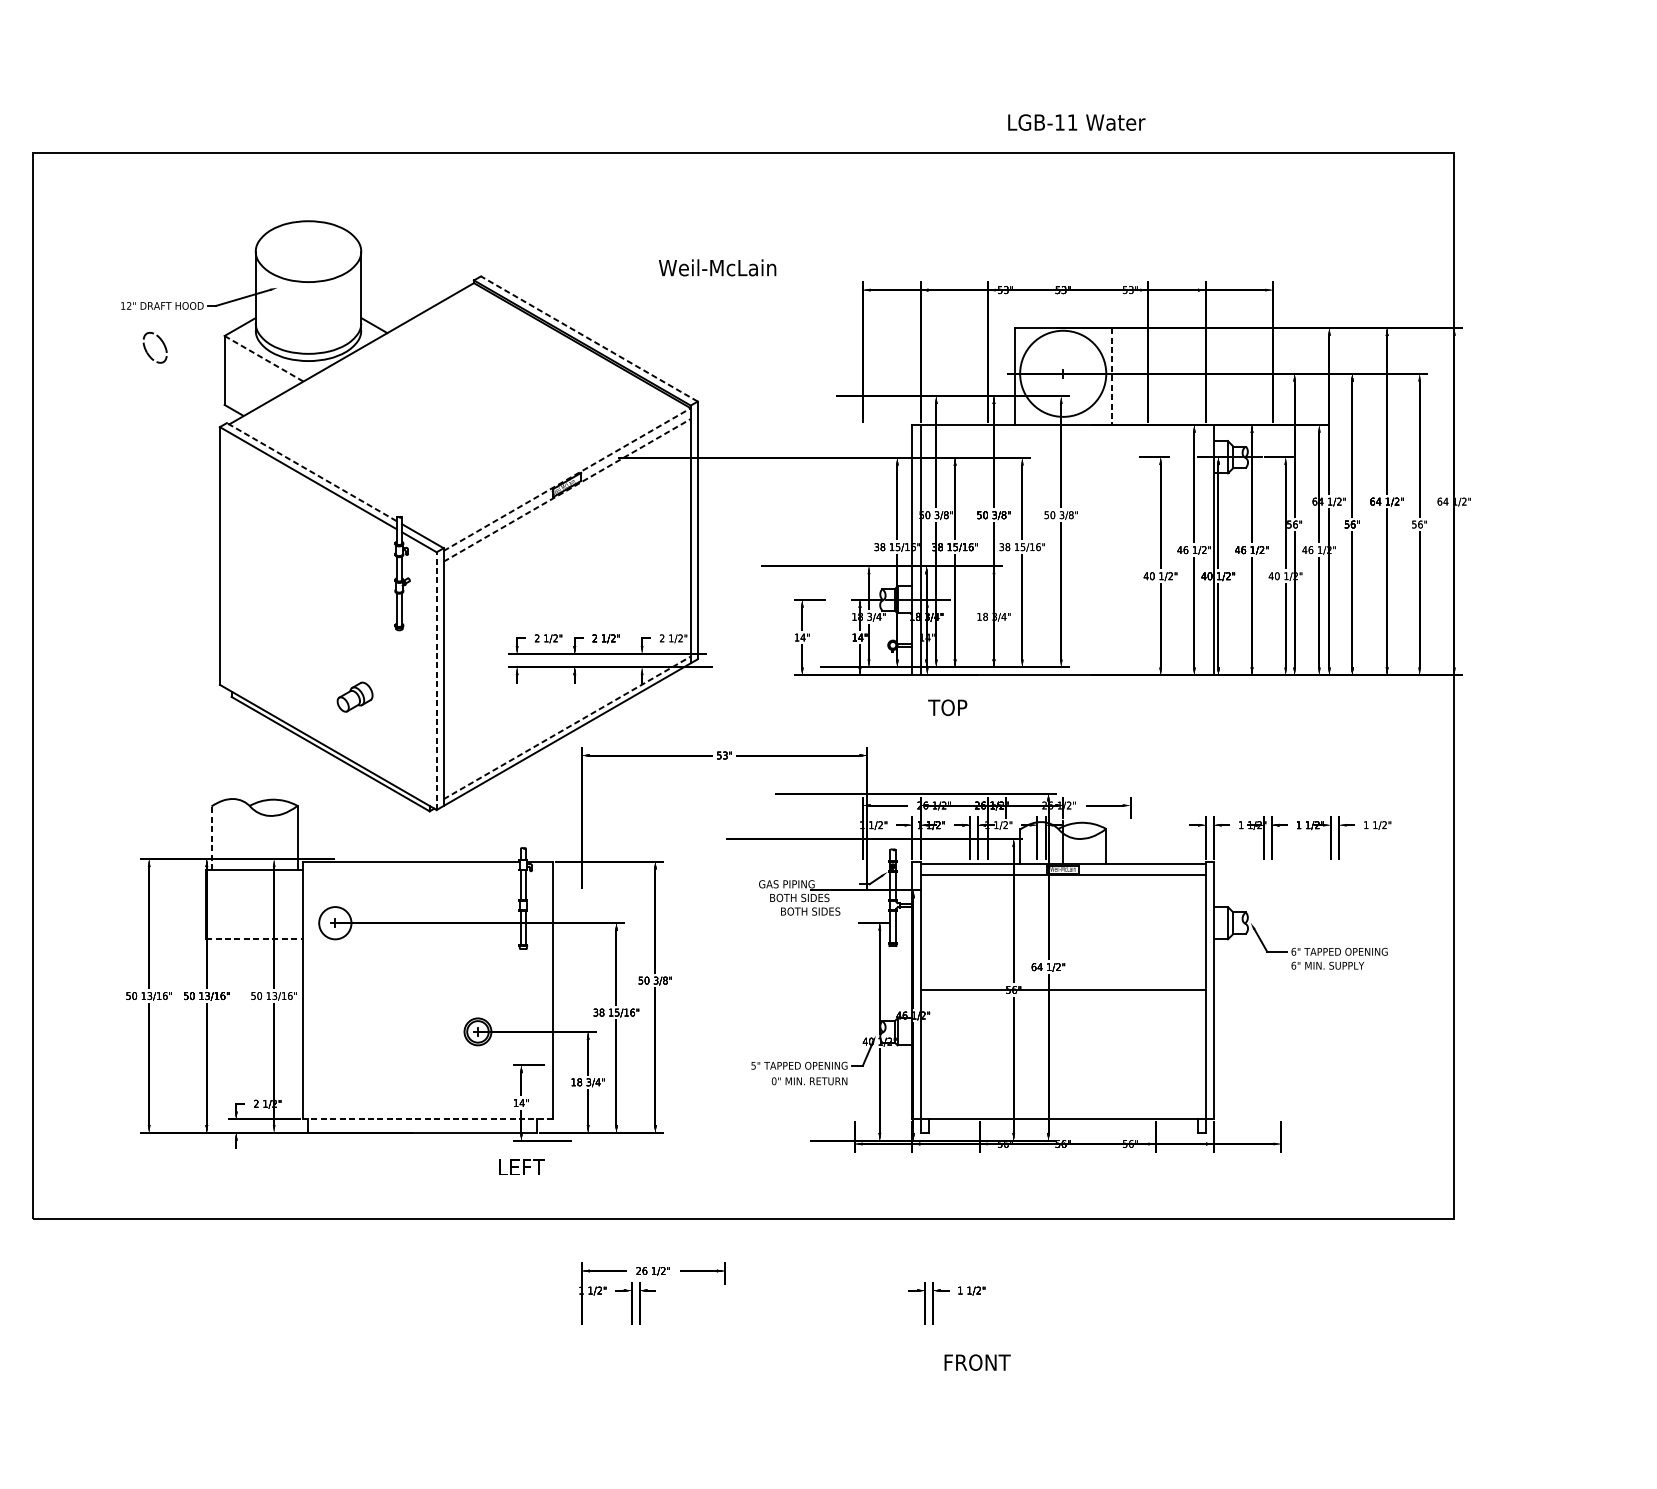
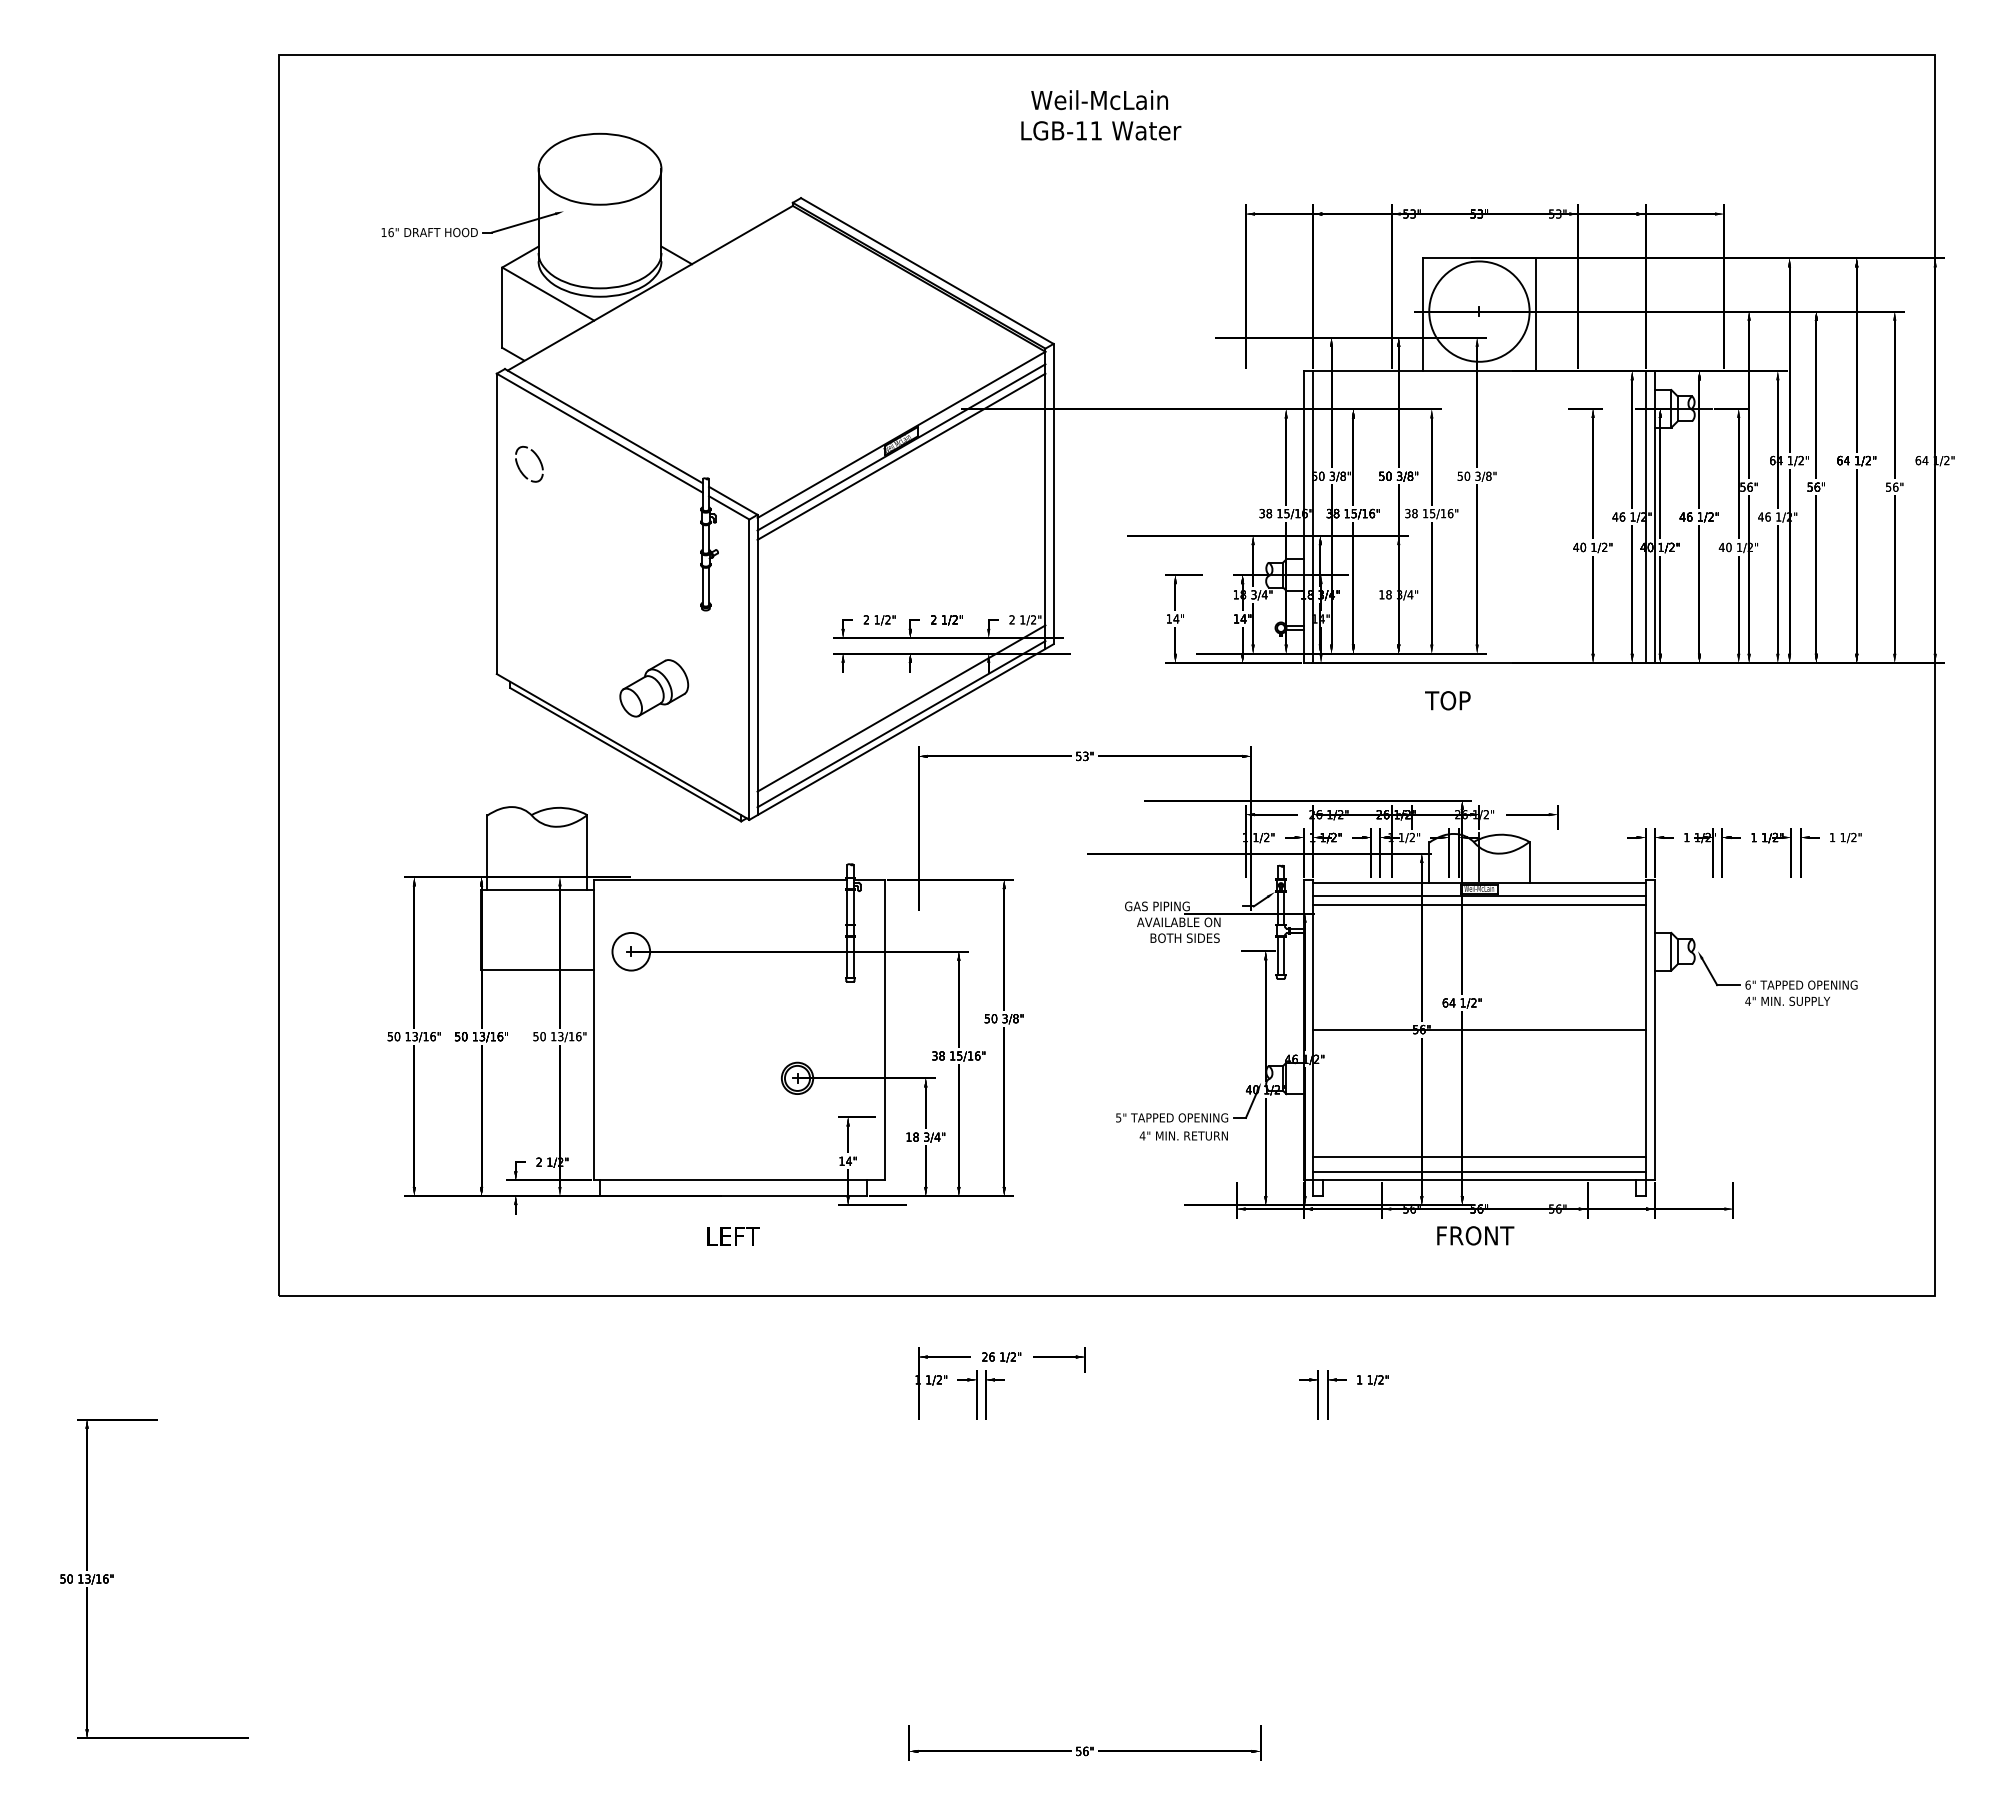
text: (1077, 122) -> (1101, 130), moved
text: (717, 268) -> (1099, 100), moved
text: (128, 305) -> (390, 232), 12" -> 16"
line: (589, 339) -> (927, 271), dashed -> solid
part: (163, 344) -> (538, 460), moved
line: (264, 359) -> (548, 294), dashed -> solid
line: (1111, 377) -> (1535, 315), dashed -> solid
line: (311, 471) -> (603, 425), dashed -> solid
line: (567, 479) -> (901, 434), dashed -> solid
line: (567, 490) -> (901, 447), dashed -> solid
line: (567, 498) -> (901, 456), added
line: (1205, 549) -> (1645, 516), added
line: (436, 680) -> (749, 669), dashed -> solid
part: (355, 697) -> (654, 688), size x1.67
text: (947, 707) -> (1447, 700), moved
line: (567, 714) -> (901, 708), added
line: (567, 727) -> (901, 723), dashed -> solid
line: (211, 838) -> (487, 852), dashed -> solid
line: (1063, 883) -> (1479, 905), added
text: (804, 898) -> (1178, 922), BOTH SIDES -> AVAILABLE ON
line: (254, 939) -> (537, 970), dashed -> solid
text: (1293, 965) -> (1747, 1000), 6" -> 4"
text: (774, 1080) -> (1142, 1135), 0" -> 4"
line: (1063, 1098) -> (1479, 1156), added
line: (1063, 1112) -> (1479, 1172), added
line: (428, 1119) -> (739, 1180), dashed -> solid
text: (521, 1167) -> (733, 1236), moved
text: (977, 1362) -> (1475, 1235), moved

